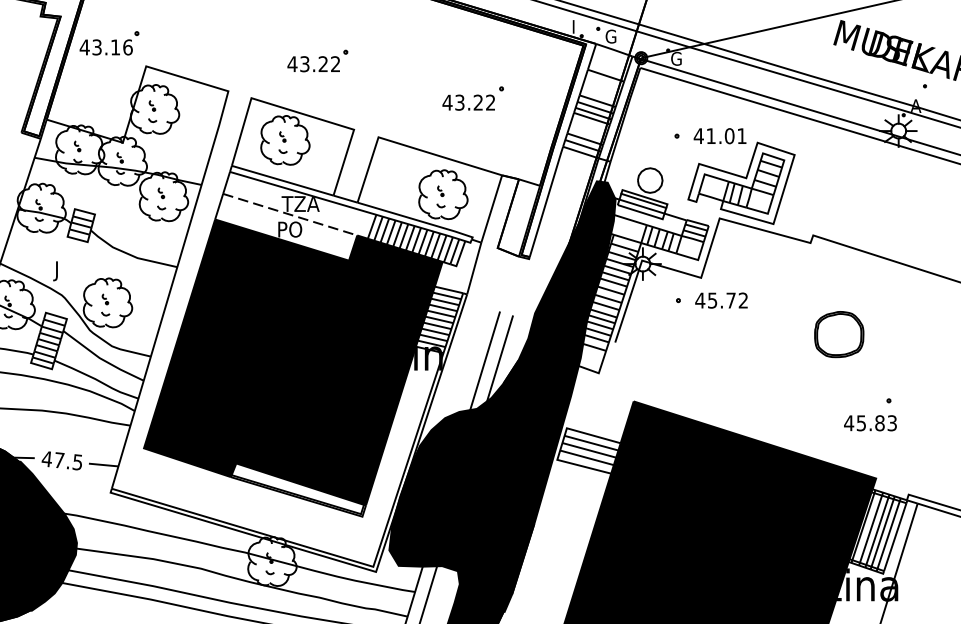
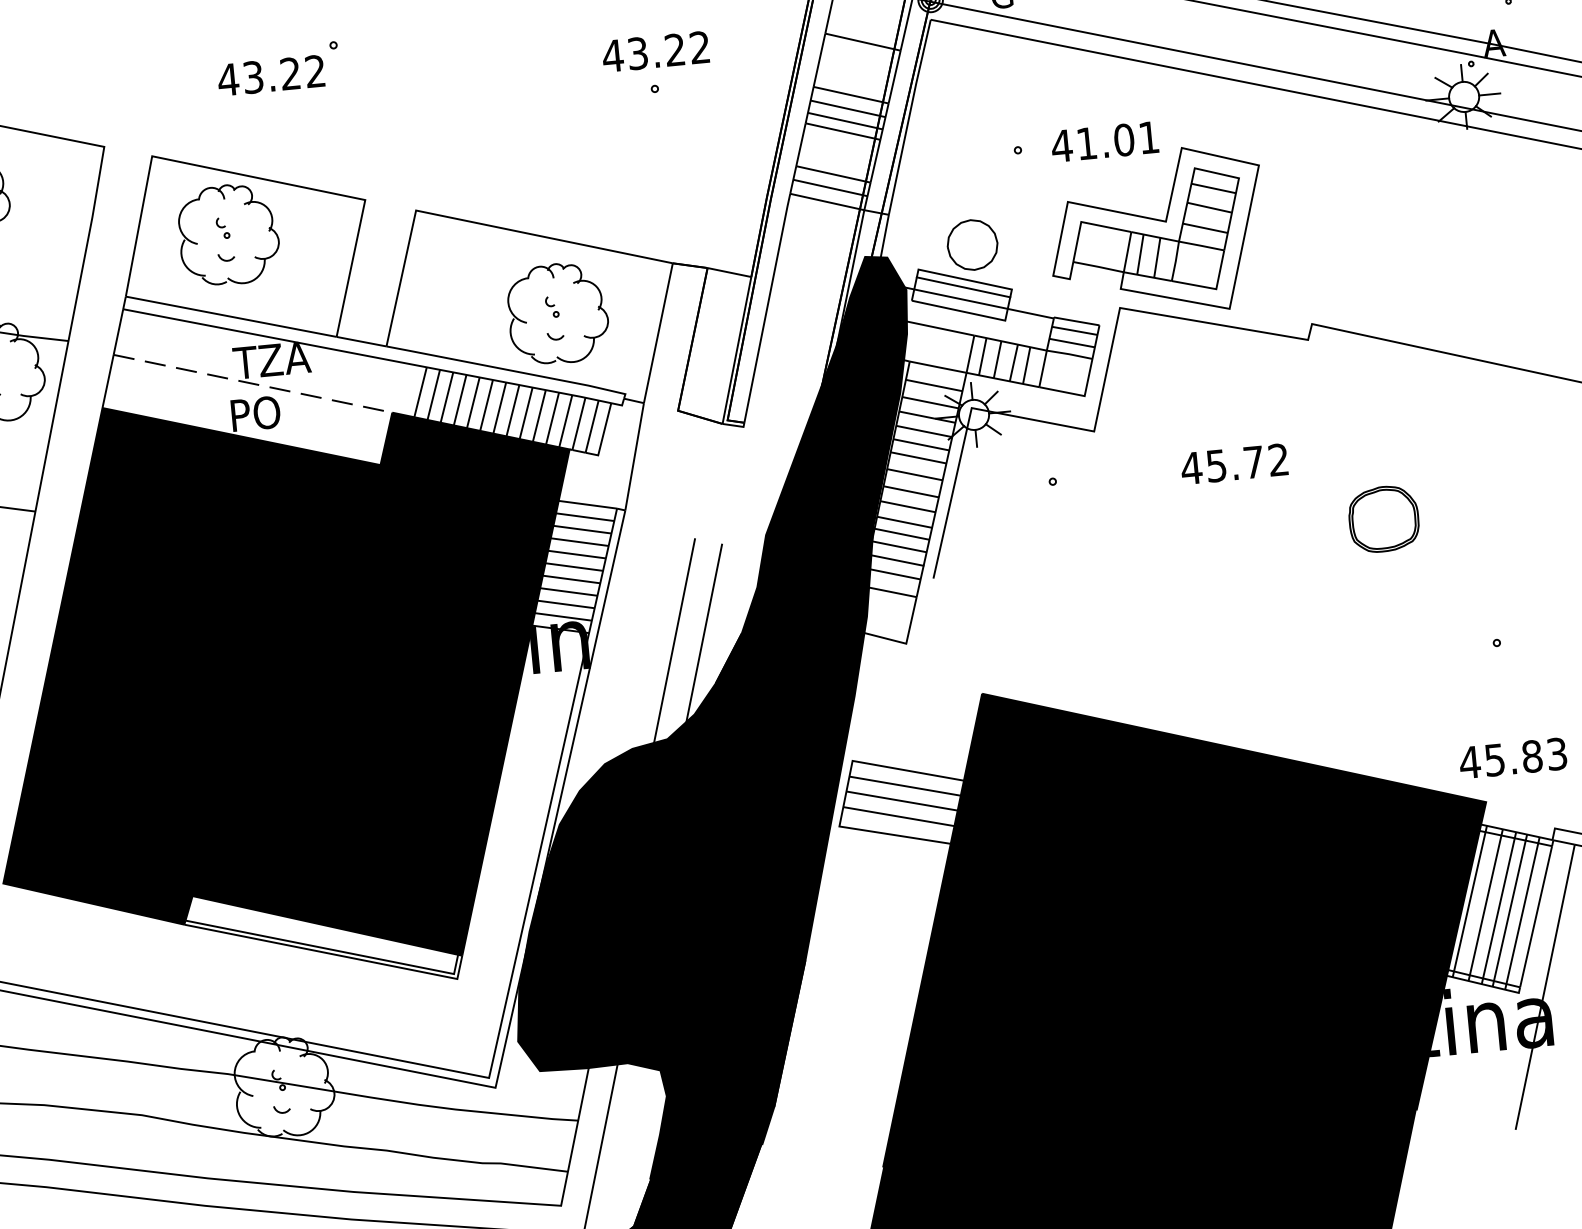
text: (468, 102) -> (655, 51), moved
text: (721, 300) -> (1234, 463), moved
part: (839, 334) -> (1384, 518), size x0.7
text: (870, 423) -> (1513, 758), moved

